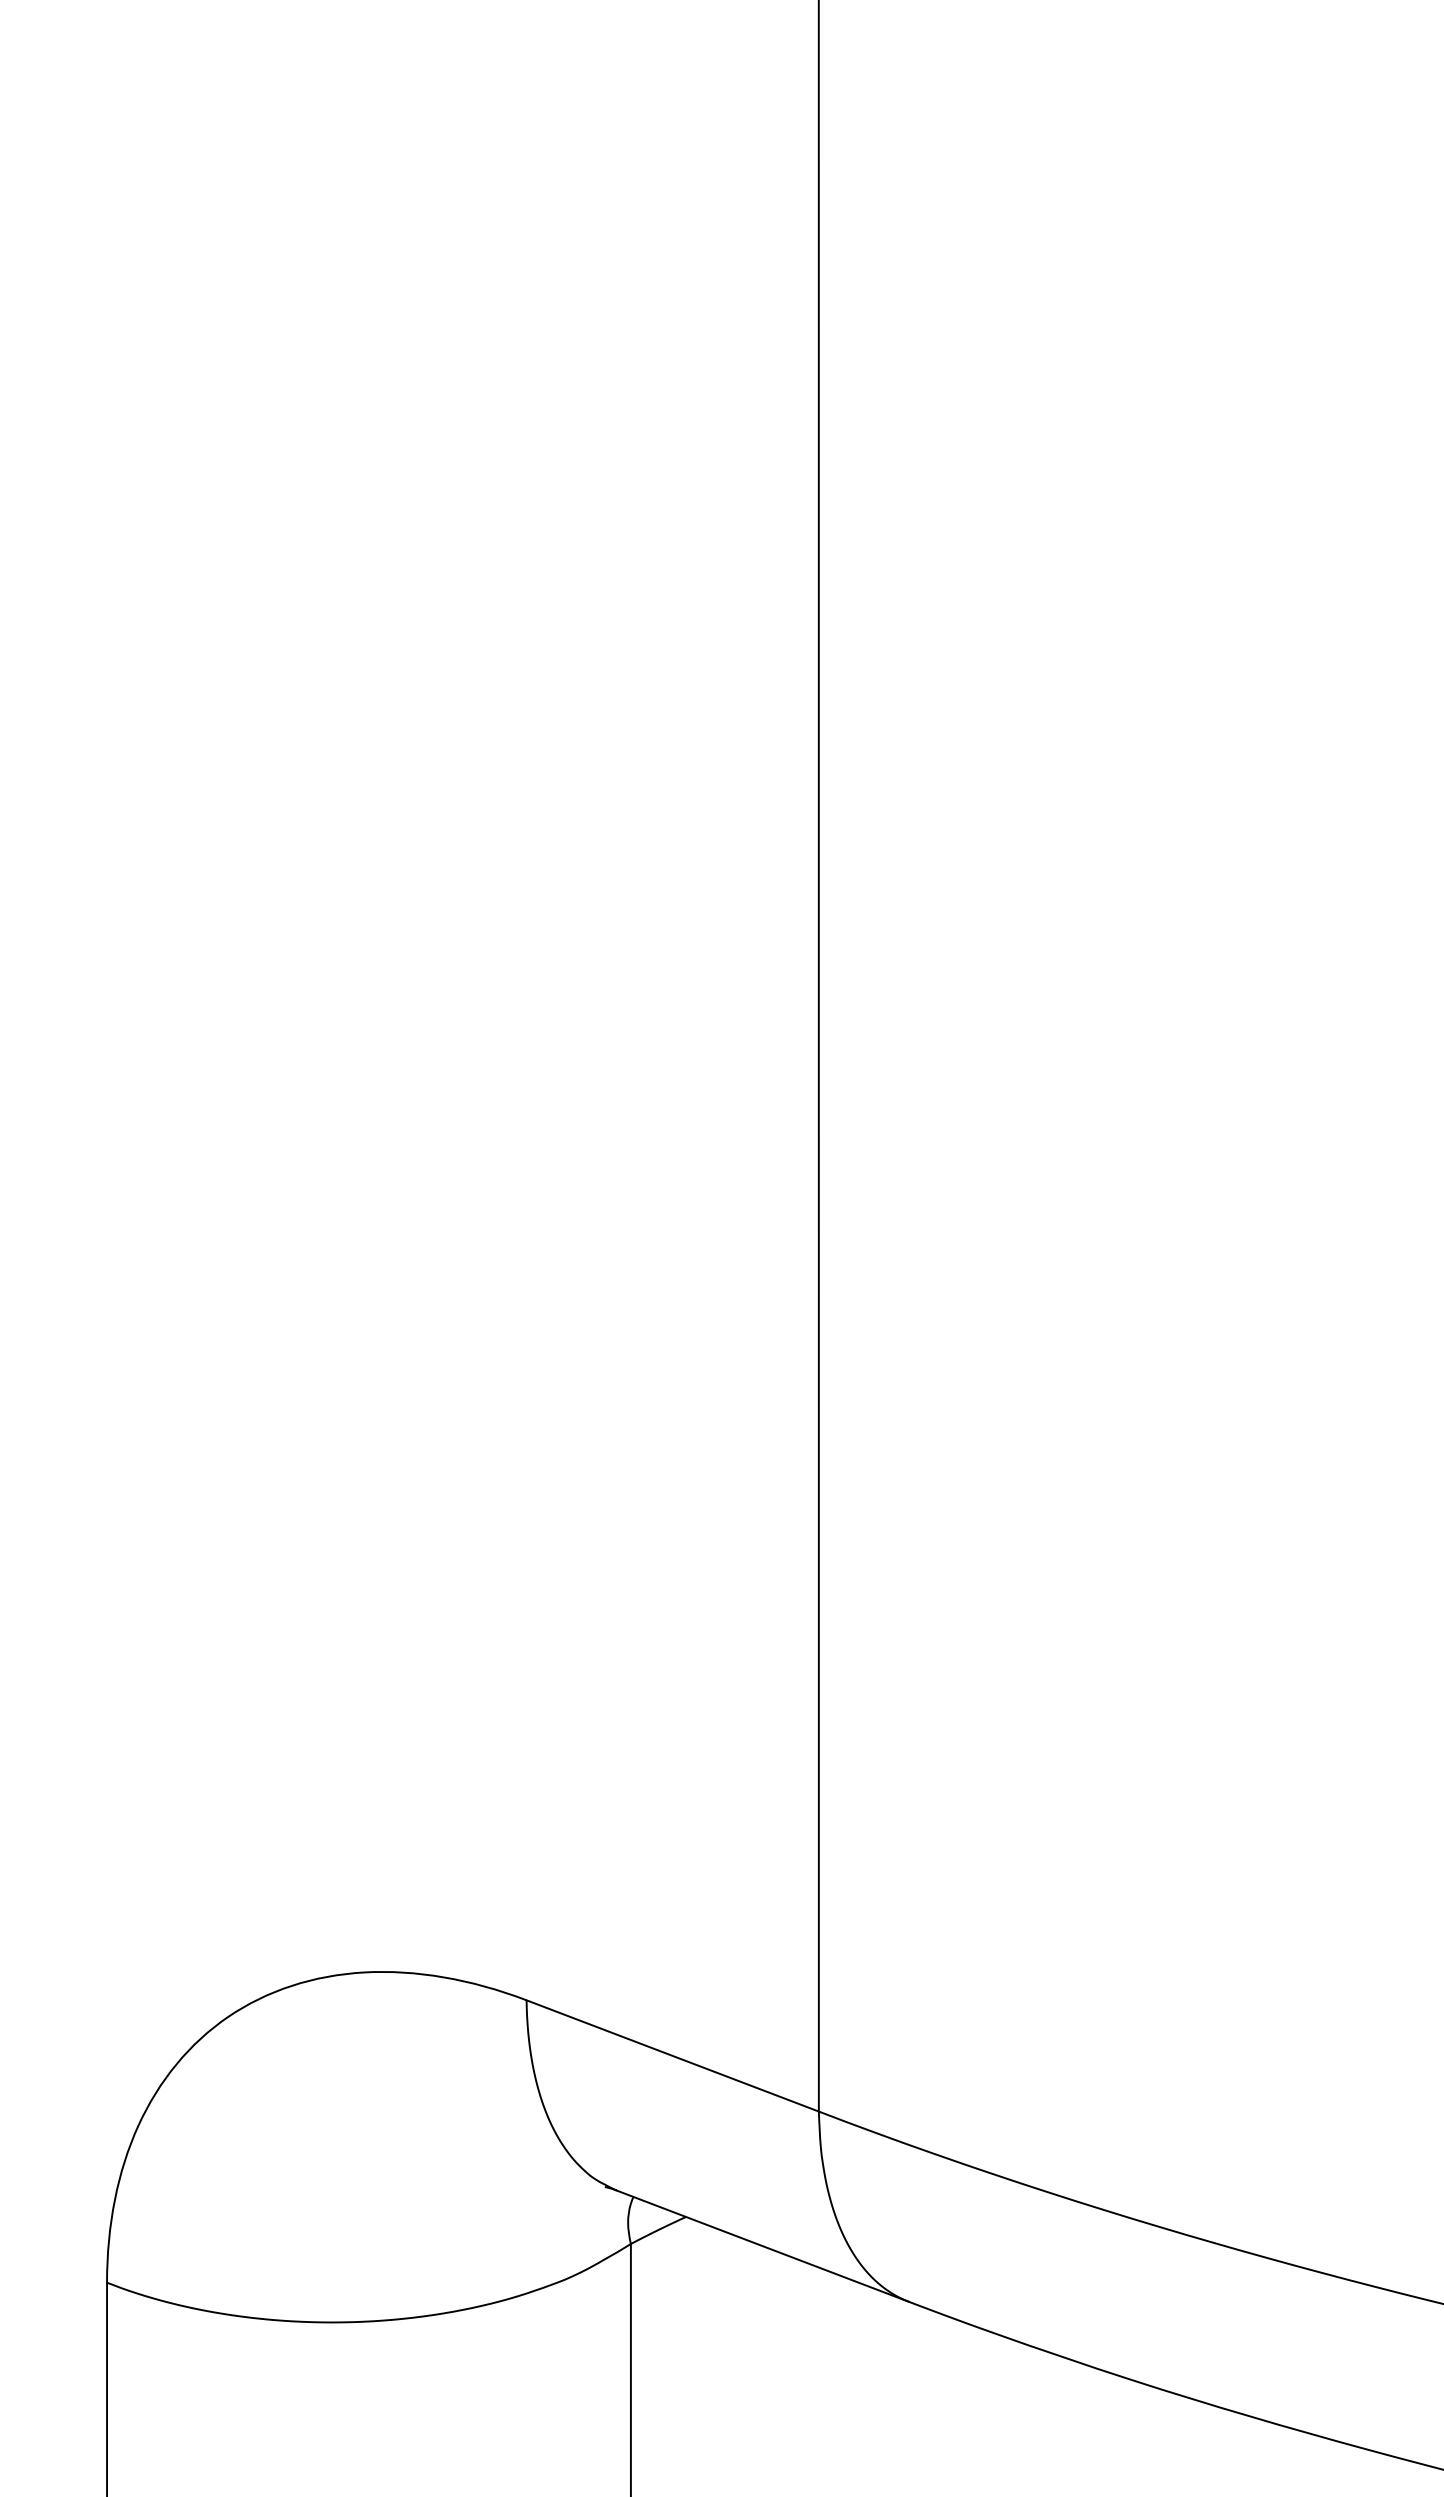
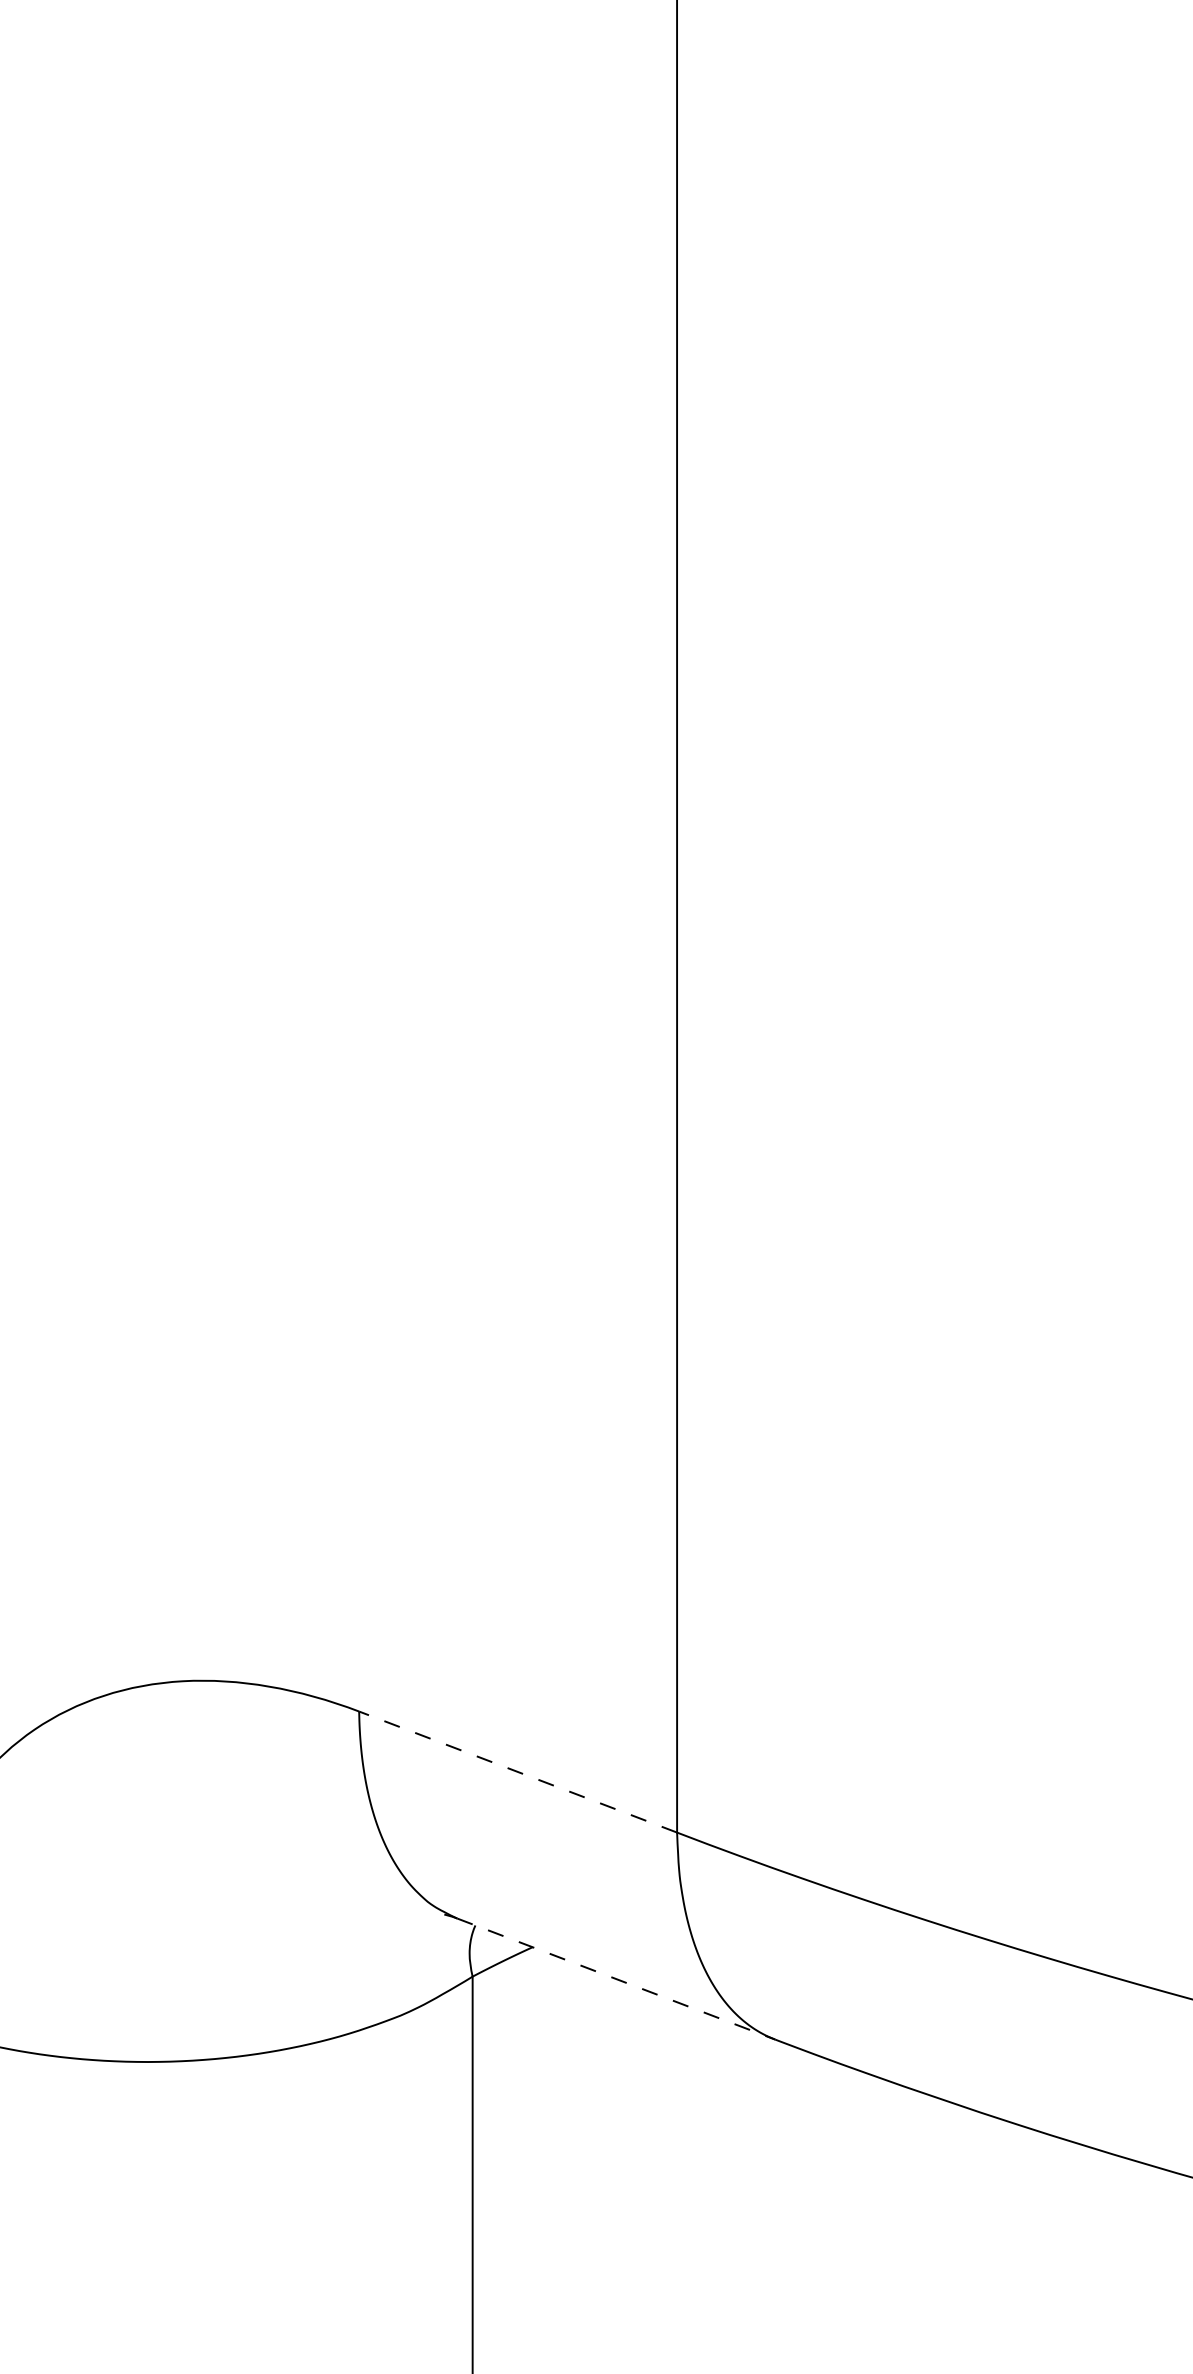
line: (672, 2055) -> (517, 1771), solid -> dashed
line: (763, 2246) -> (616, 1979), solid -> dashed

